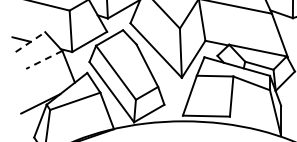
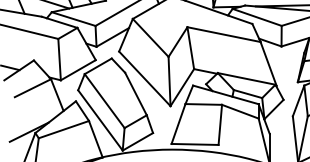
line: (30, 42) -> (19, 70), dashed -> solid
line: (43, 60) -> (32, 88), dashed -> solid

